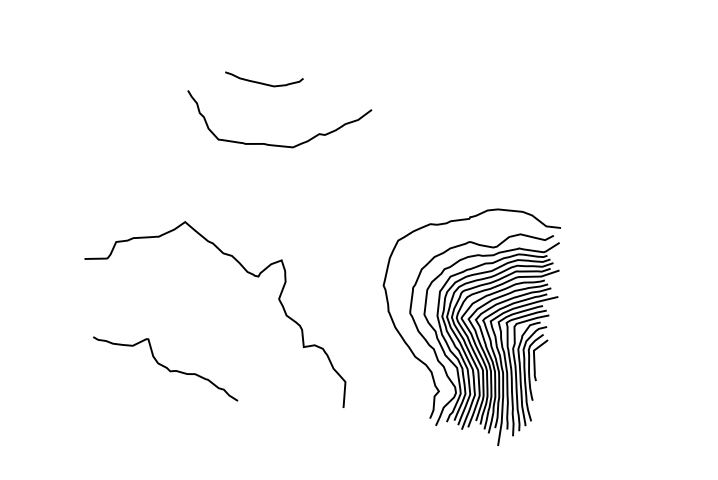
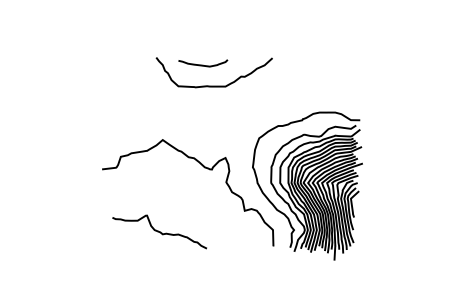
curve: (264, 82) -> (203, 64), moved
part: (467, 322) -> (307, 185), moved

